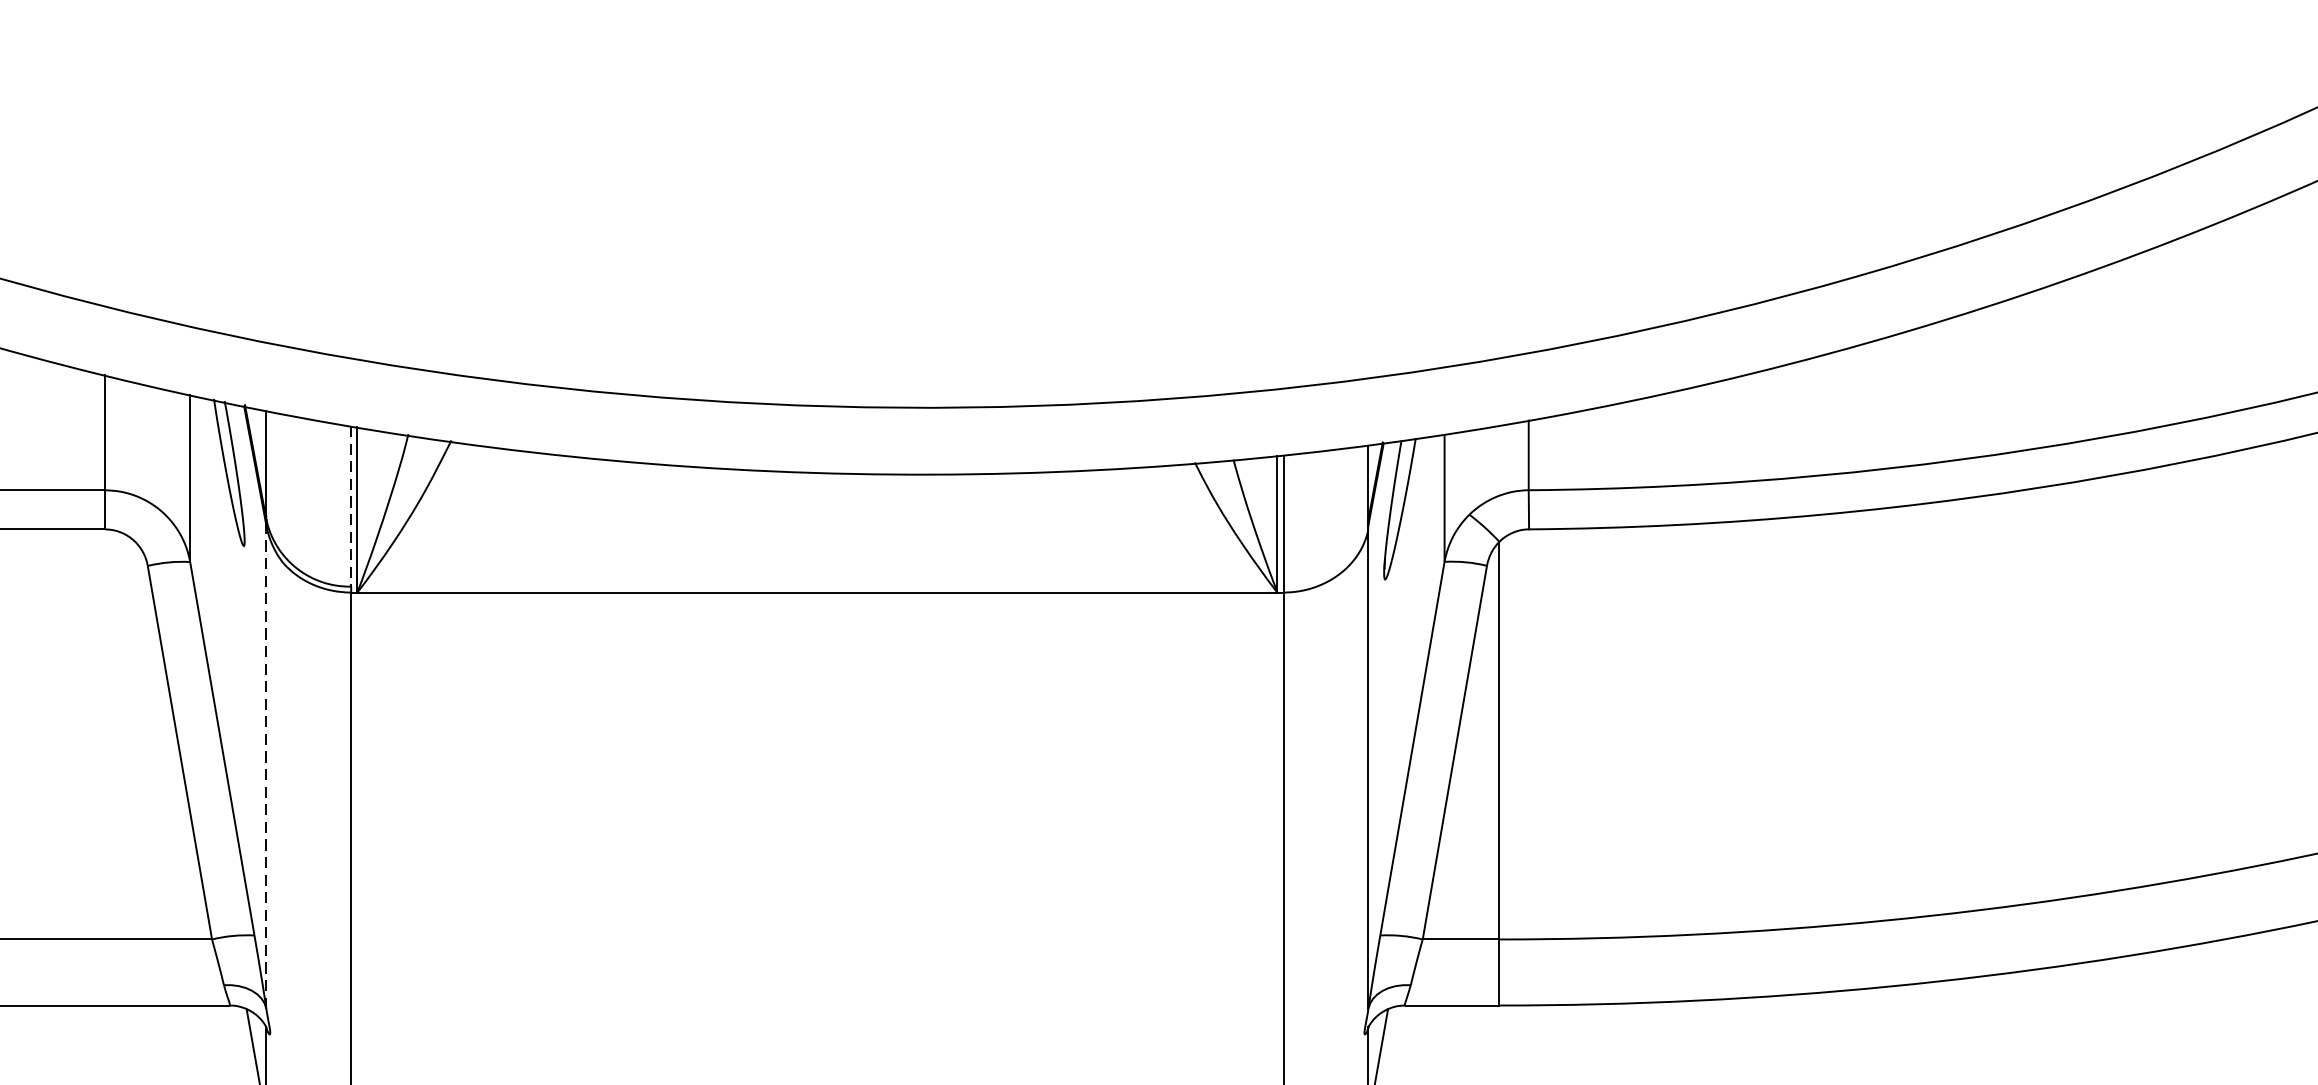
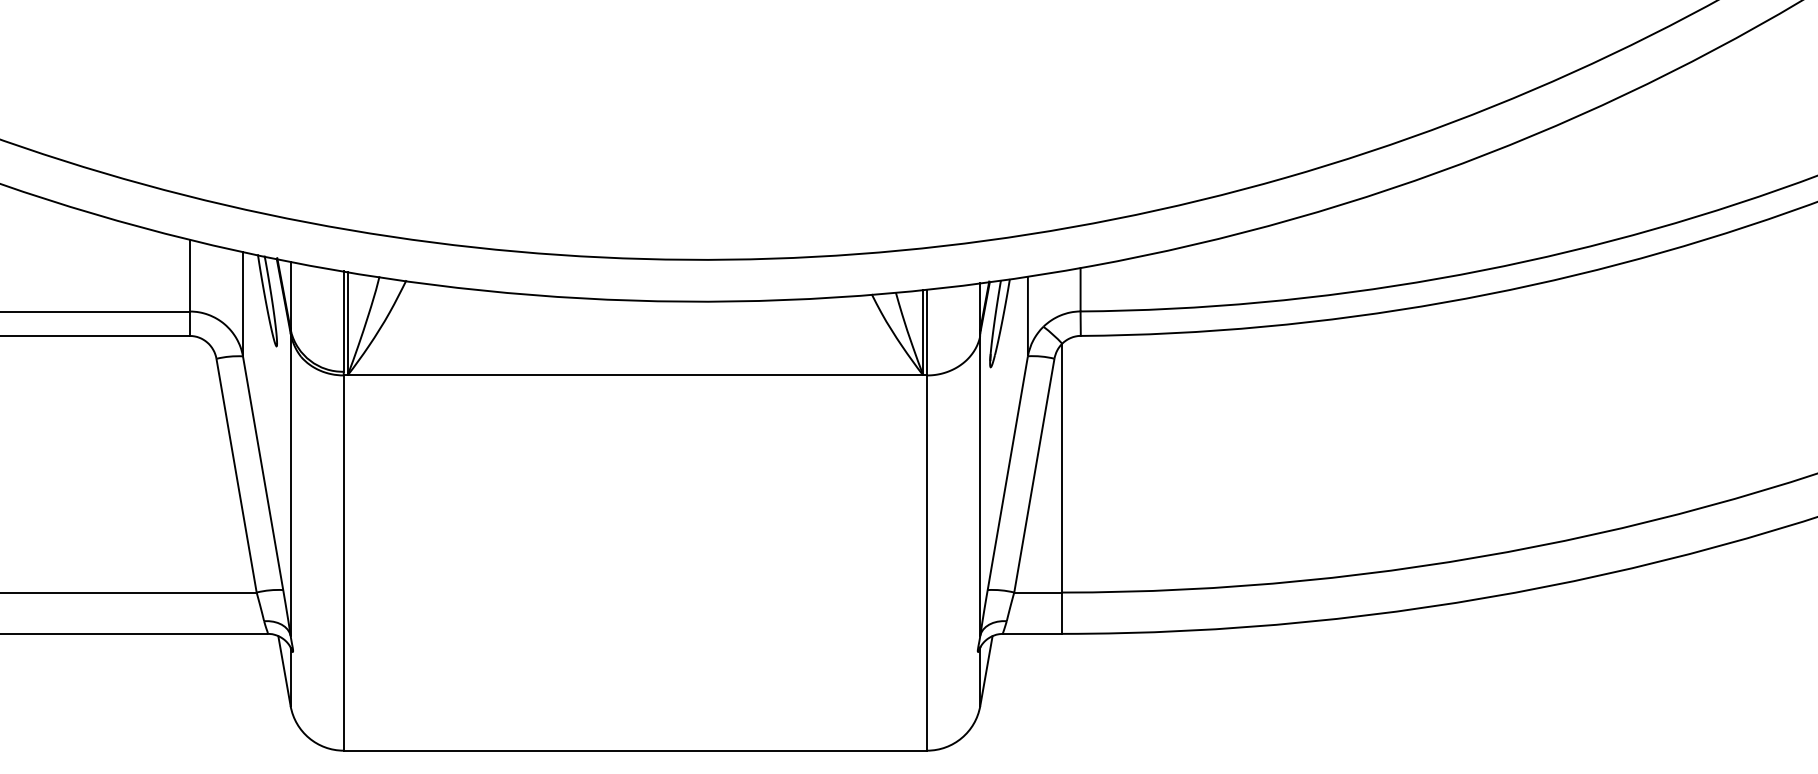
line: (350, 507) -> (343, 322), dashed -> solid
line: (266, 766) -> (290, 484), dashed -> solid

